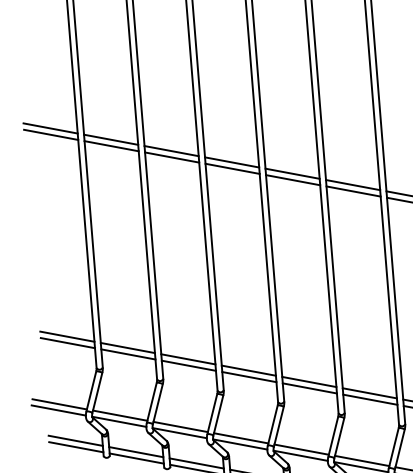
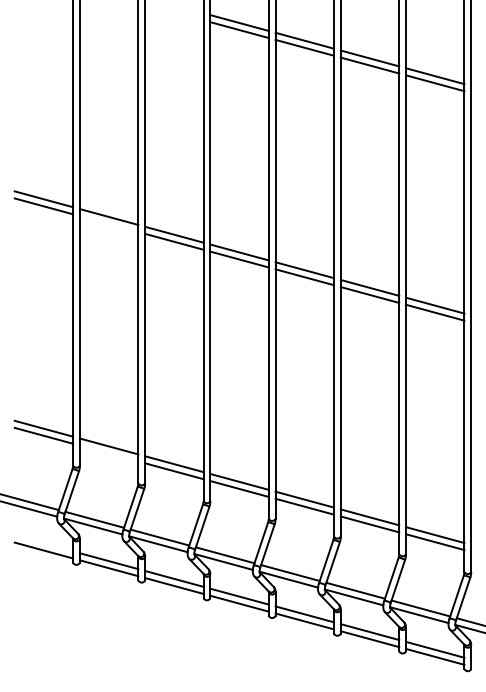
line: (111, 146) -> (108, 224), removed
line: (127, 354) -> (108, 453), removed
line: (75, 440) -> (43, 543), removed

